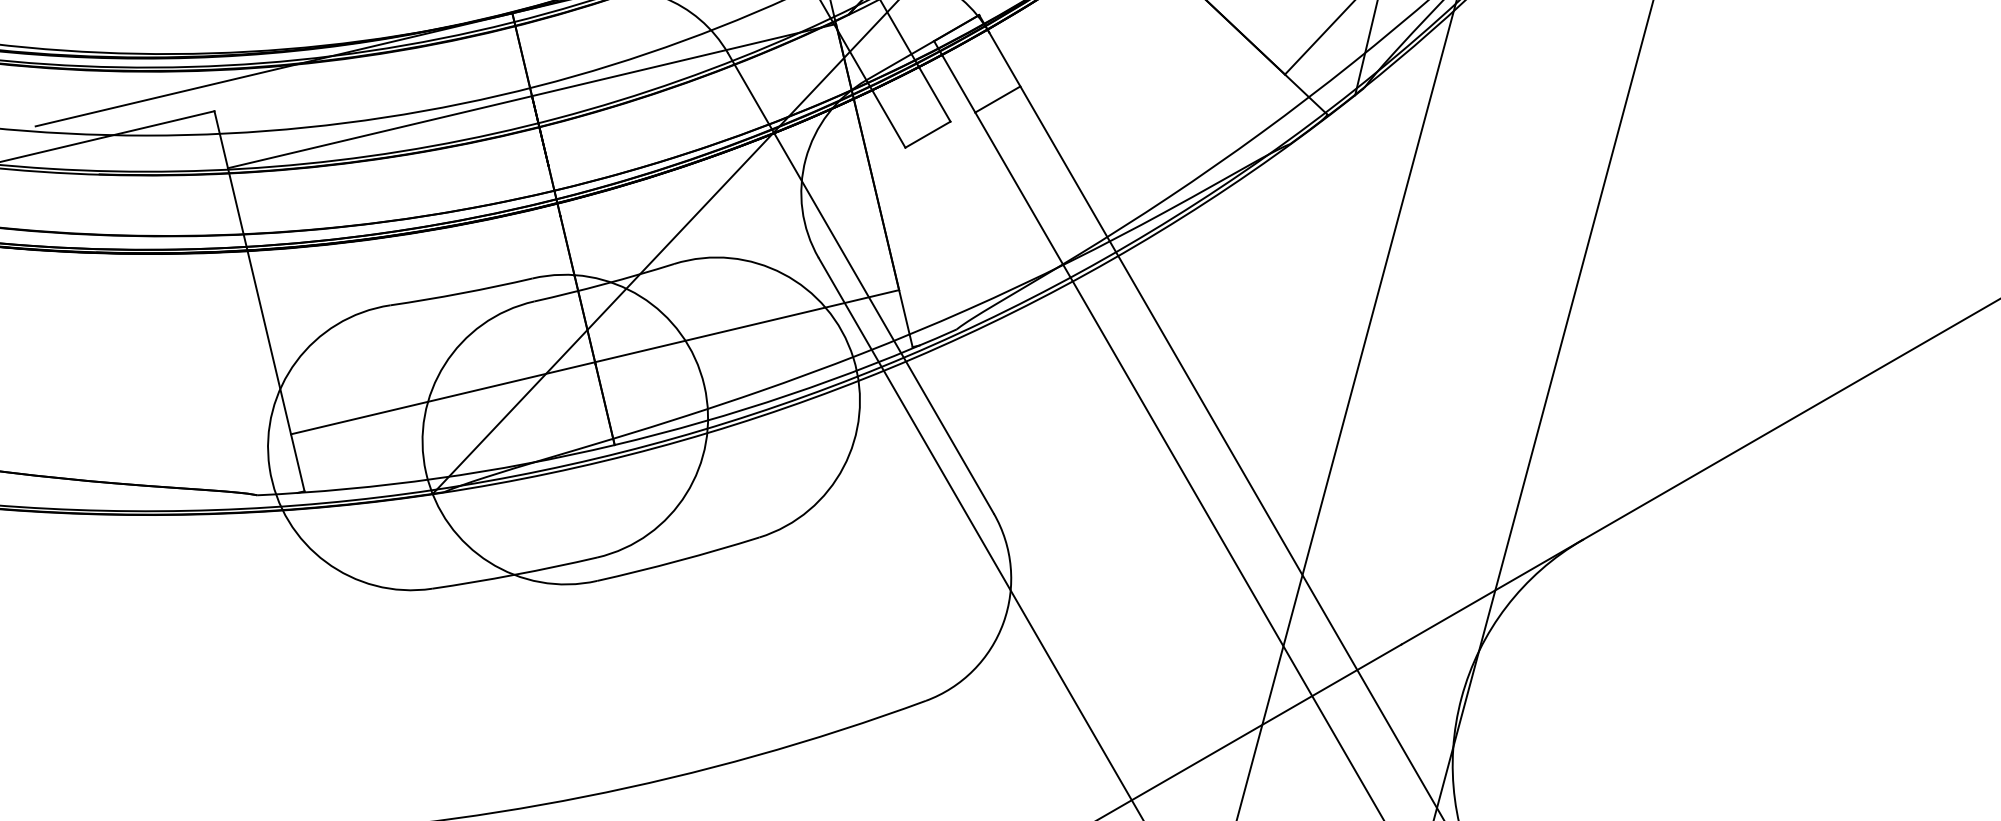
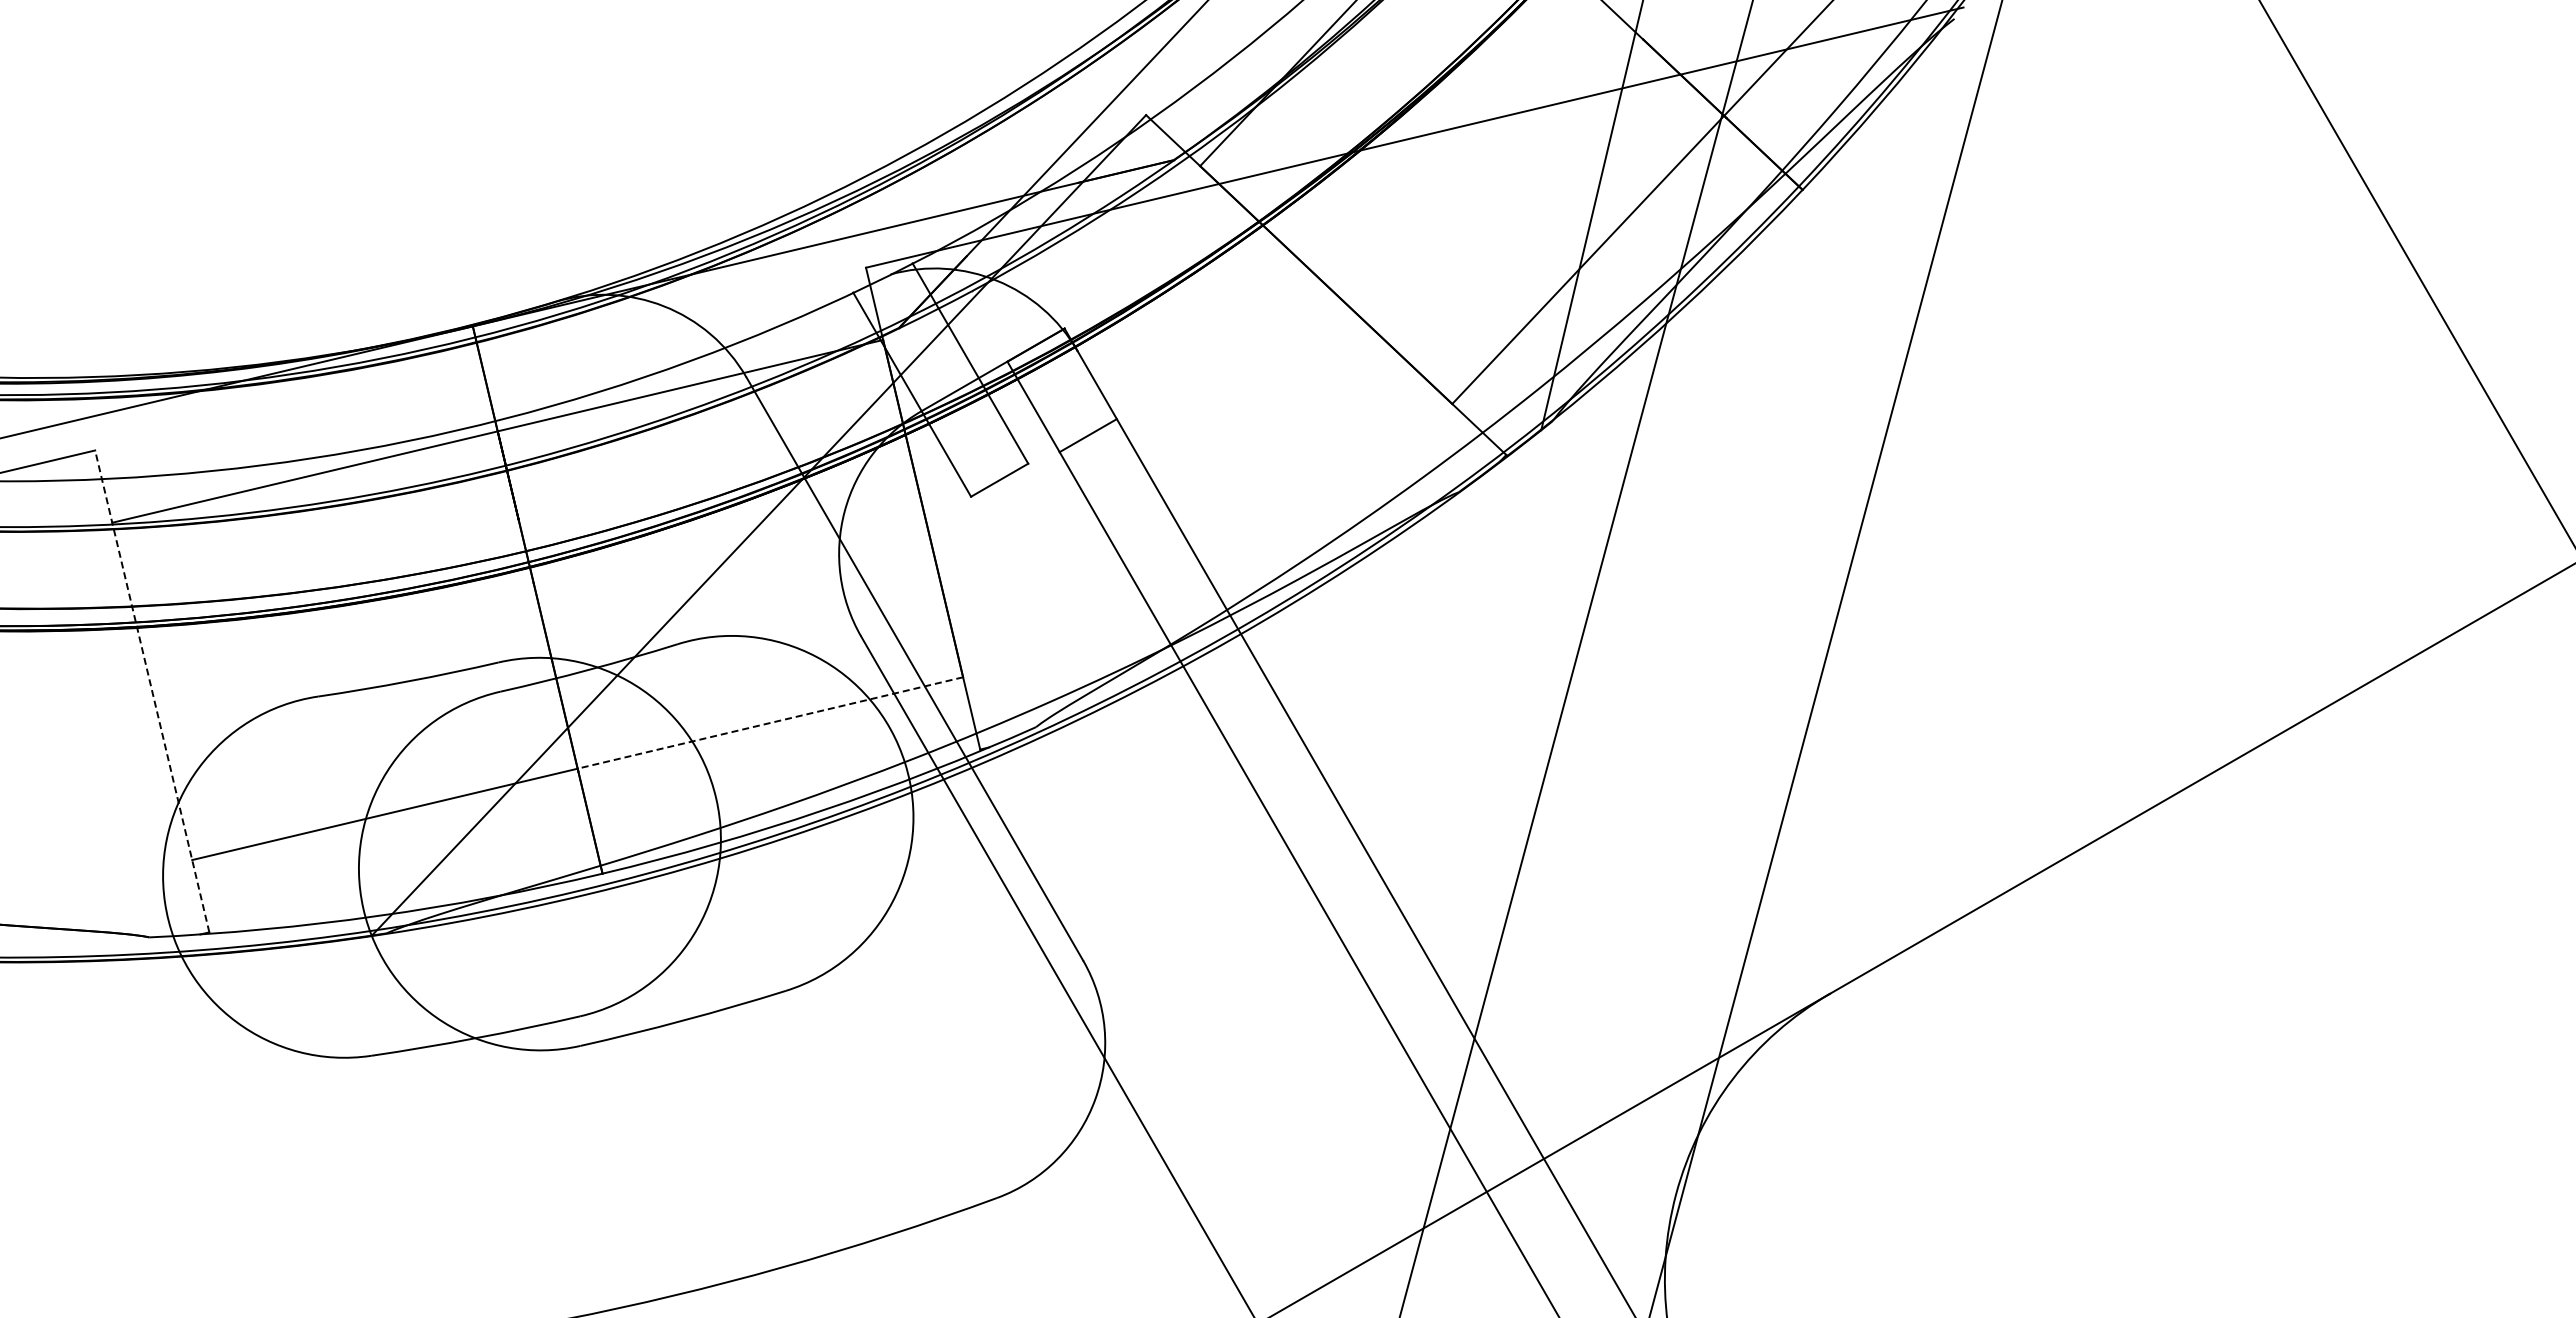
line: (259, 301) -> (152, 691), solid -> dashed
line: (746, 326) -> (769, 723), solid -> dashed

